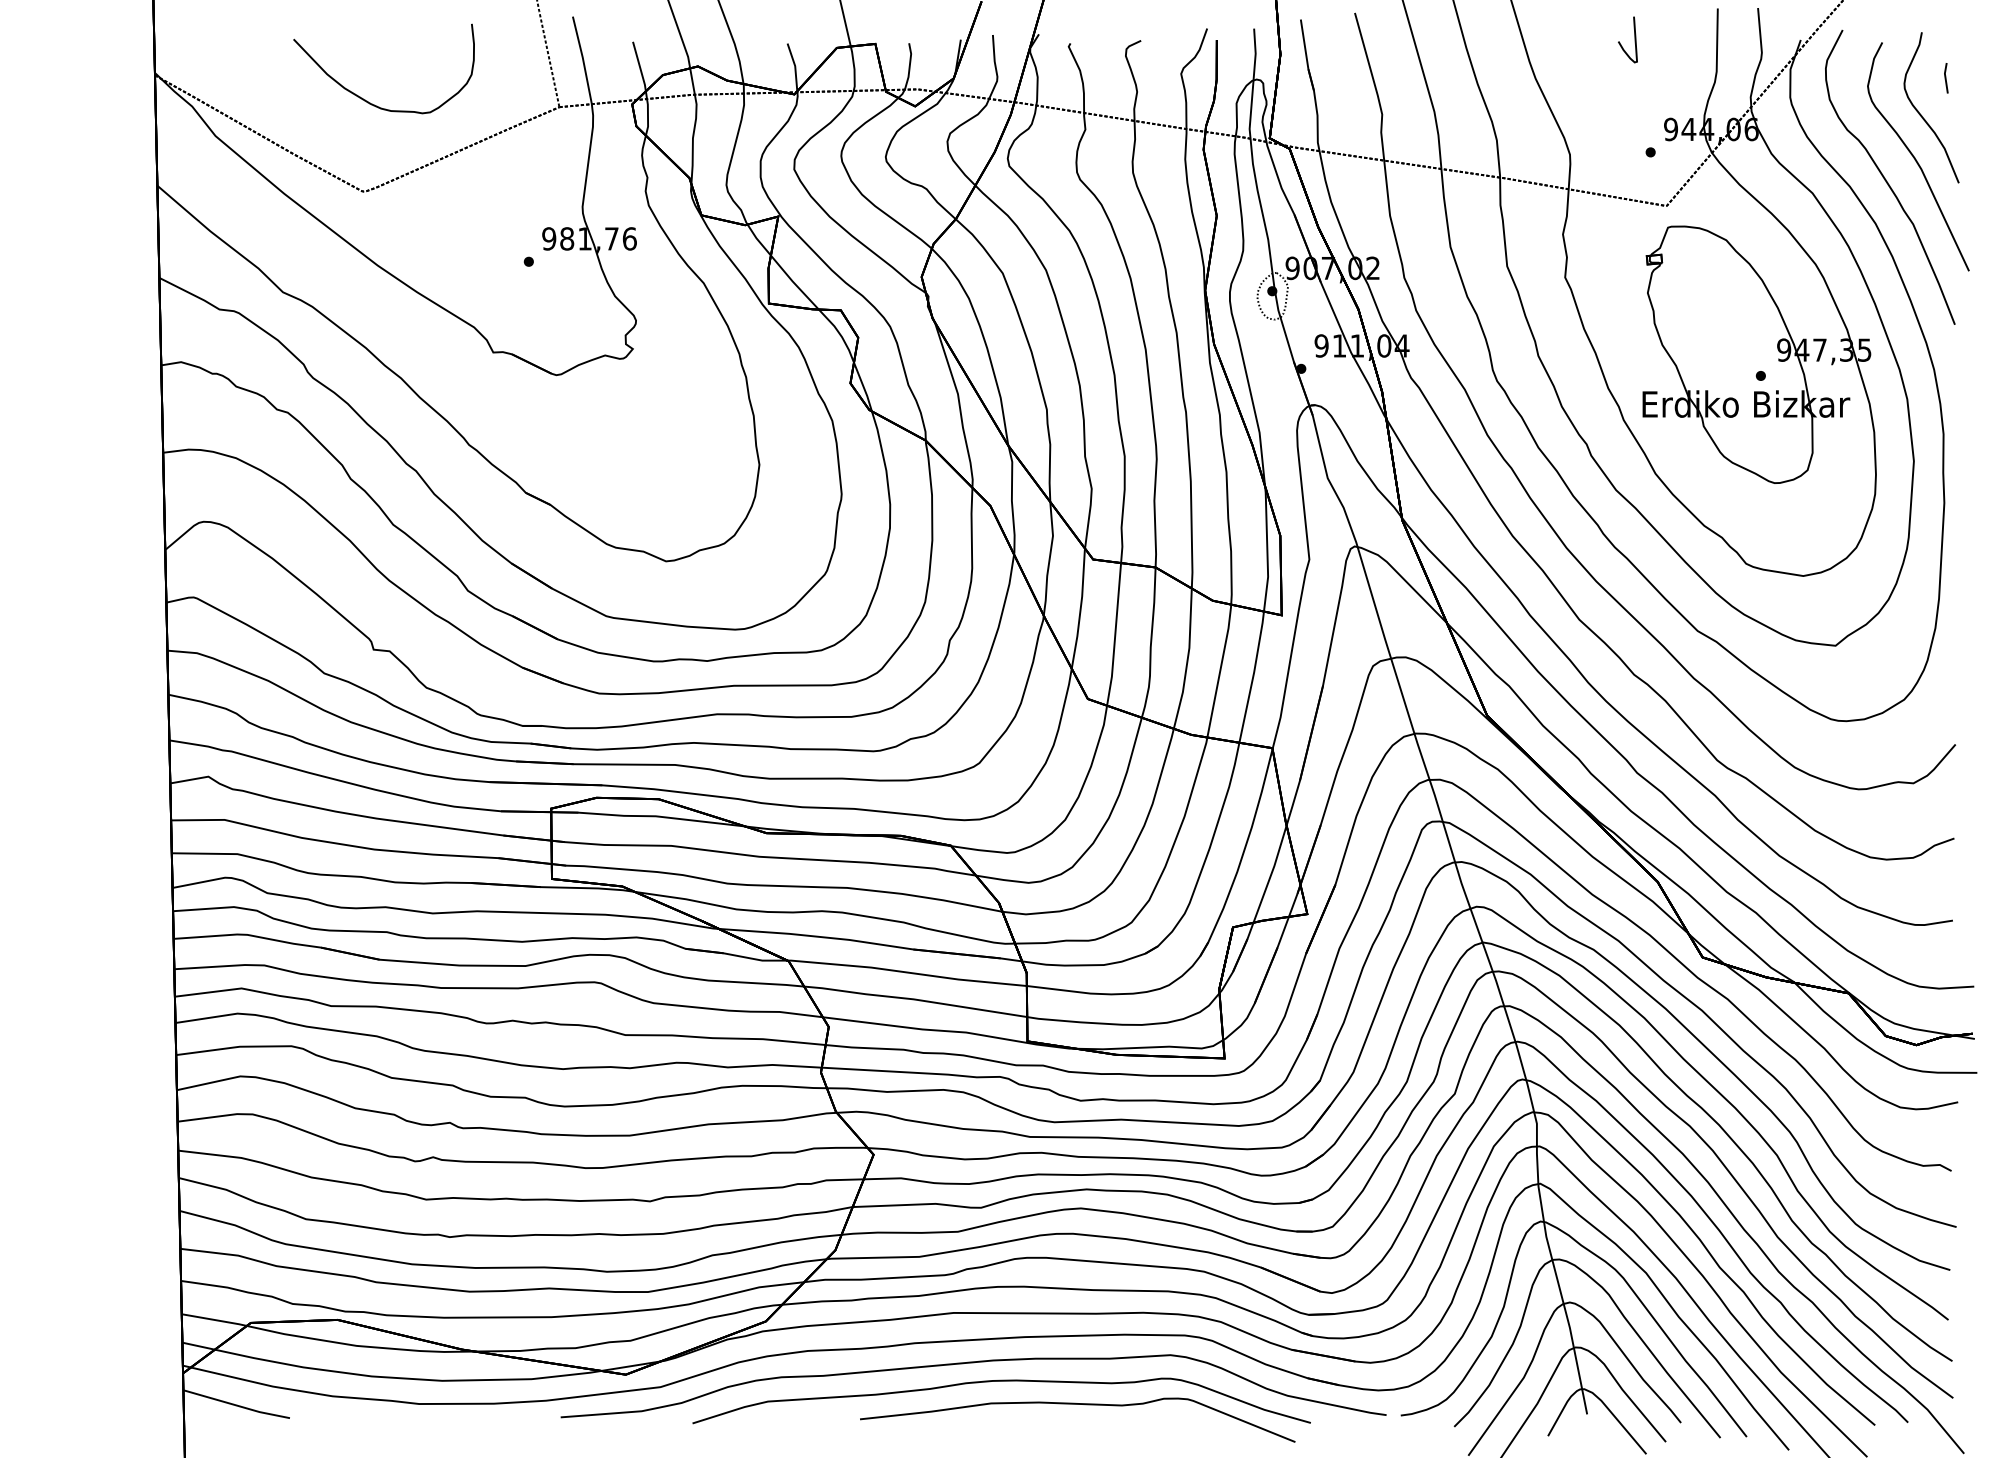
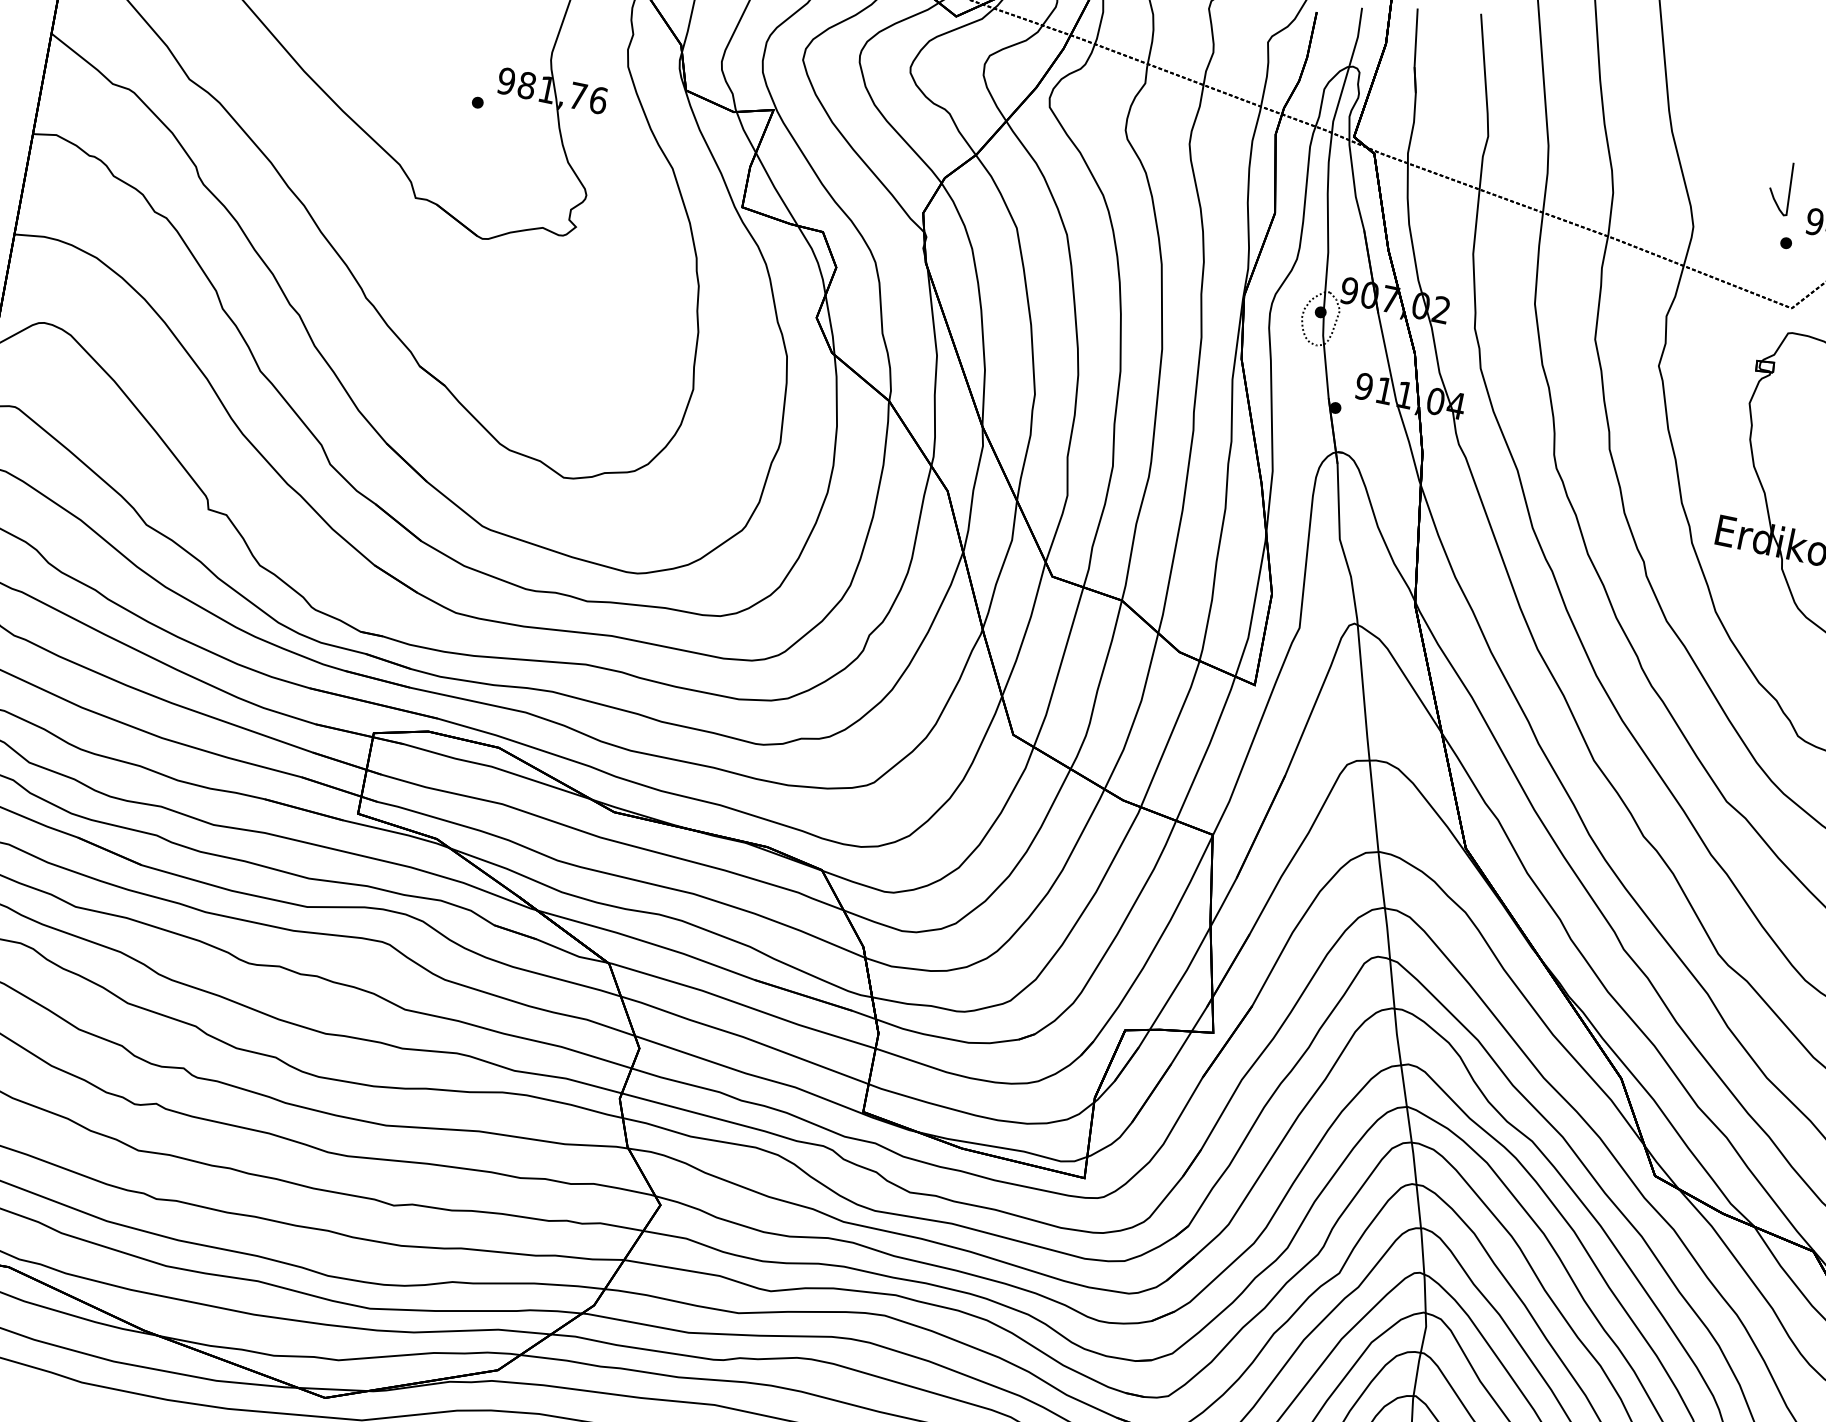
curve: (1634, 39) -> (1788, 189), moved

